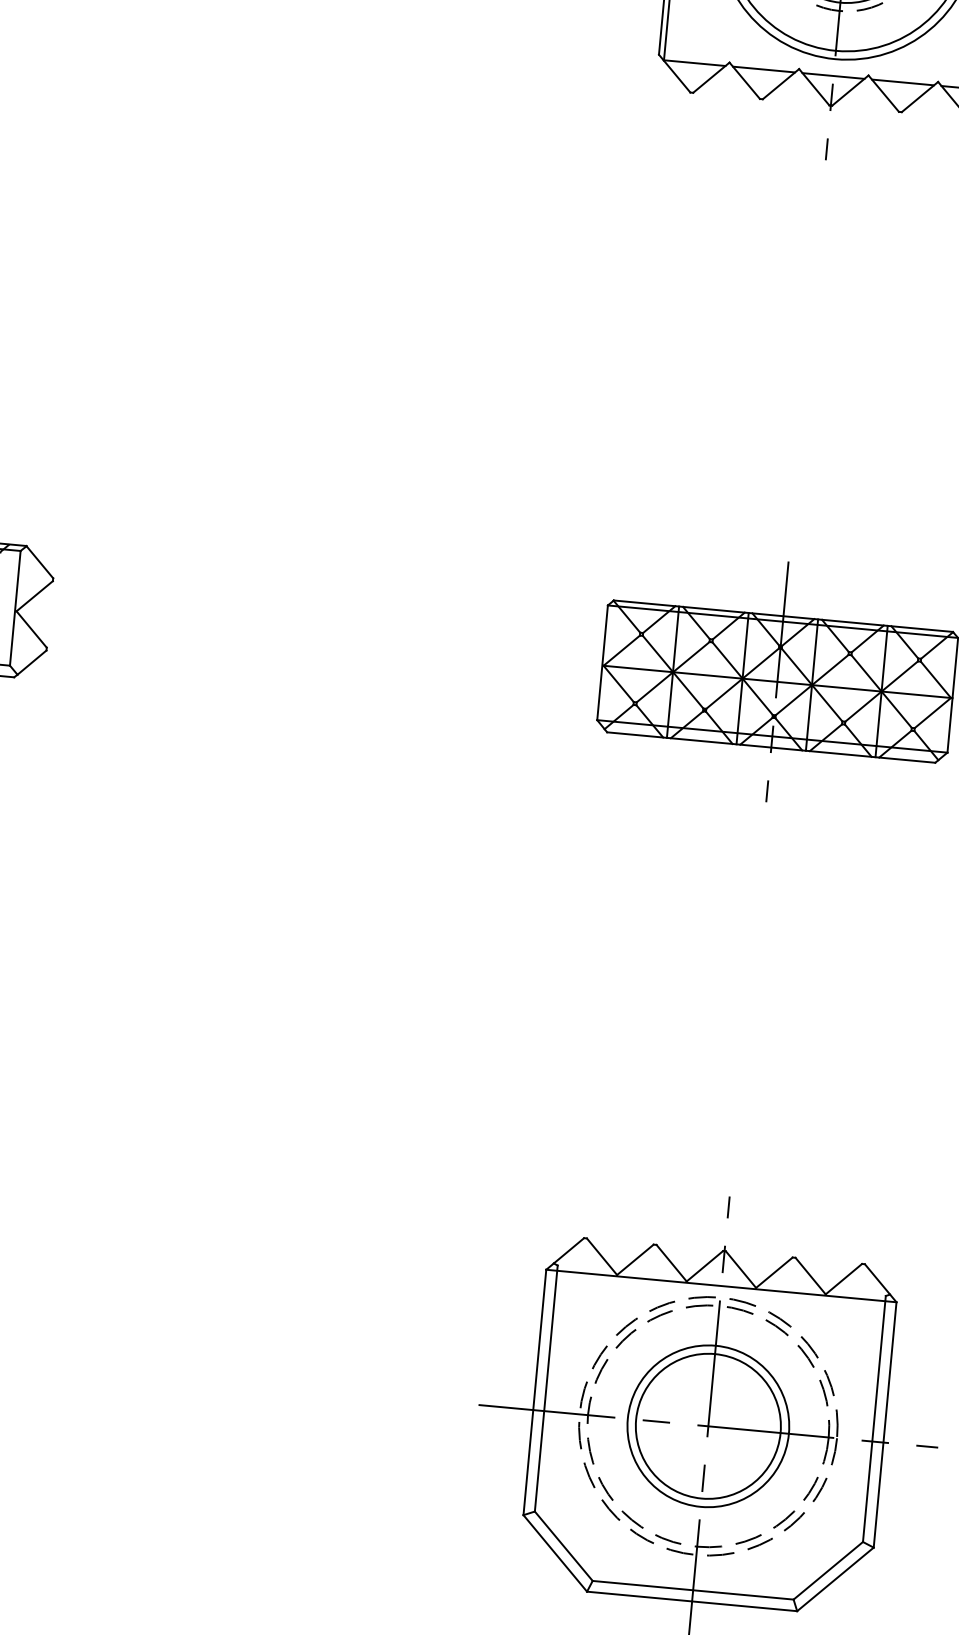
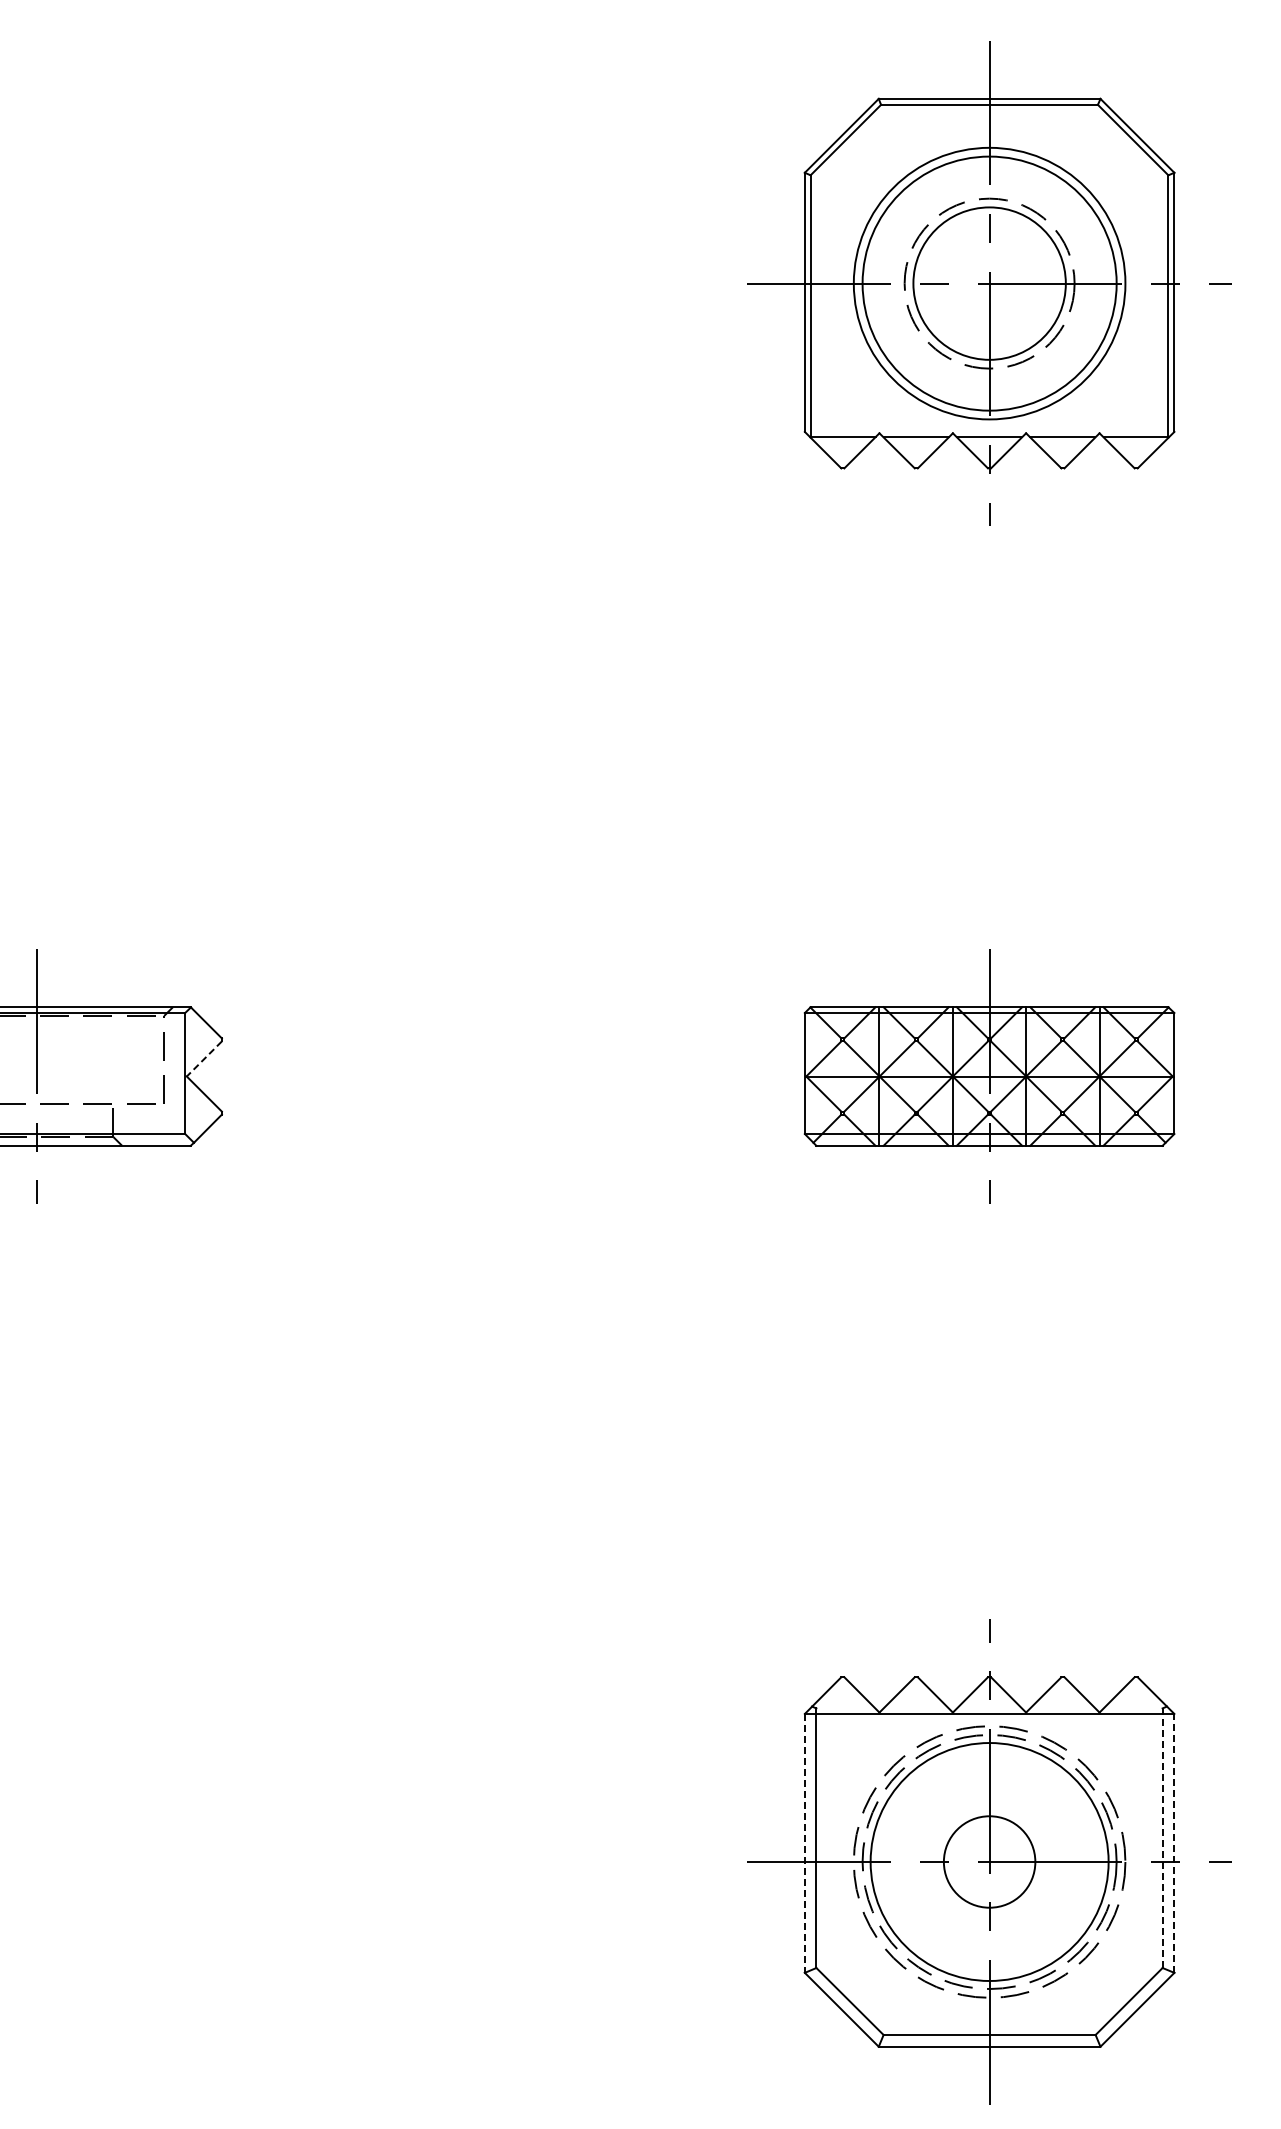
line: (34, 595) -> (204, 1058), solid -> dashed
line: (534, 1392) -> (804, 1843), solid -> dashed
line: (874, 1419) -> (1162, 1838), solid -> dashed
line: (885, 1424) -> (1174, 1842), solid -> dashed
circle: (708, 1425) -> (989, 1861), size x0.6
circle: (708, 1425) -> (989, 1861), size x1.4

